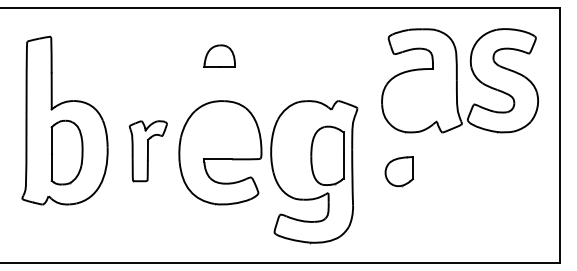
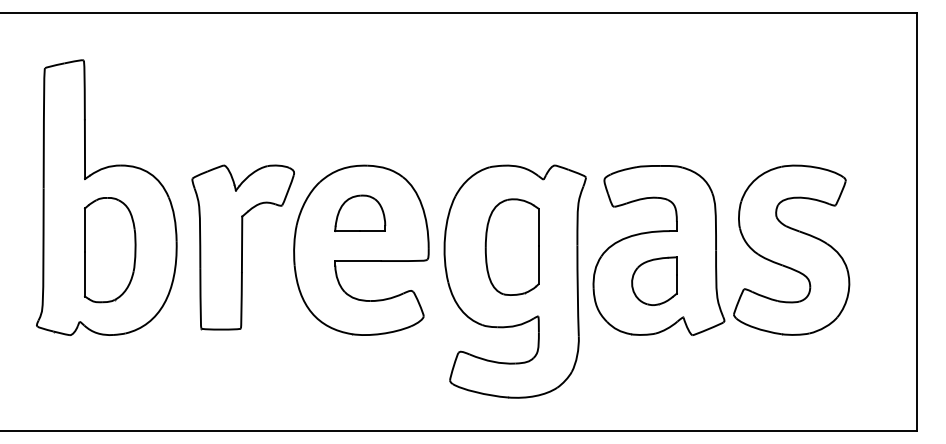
part: (219, 55) -> (359, 212), moved
part: (459, 80) -> (720, 249), moved
part: (148, 151) -> (243, 248), size x1.67
part: (327, 155) -> (512, 246), moved

